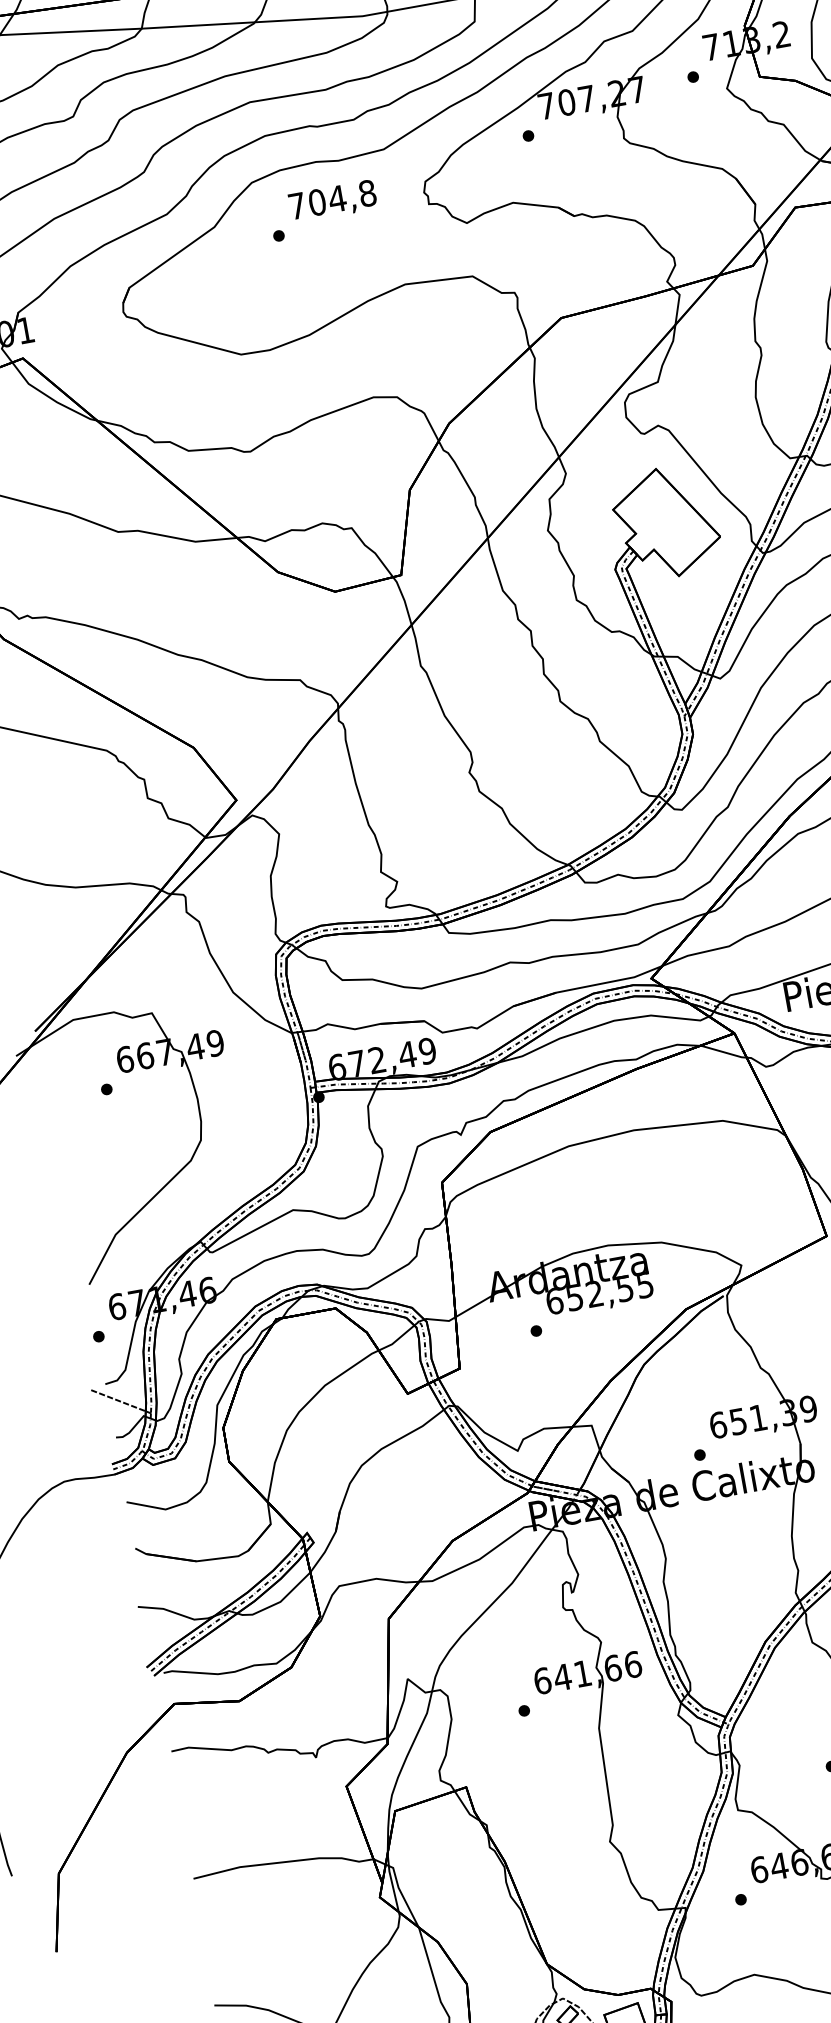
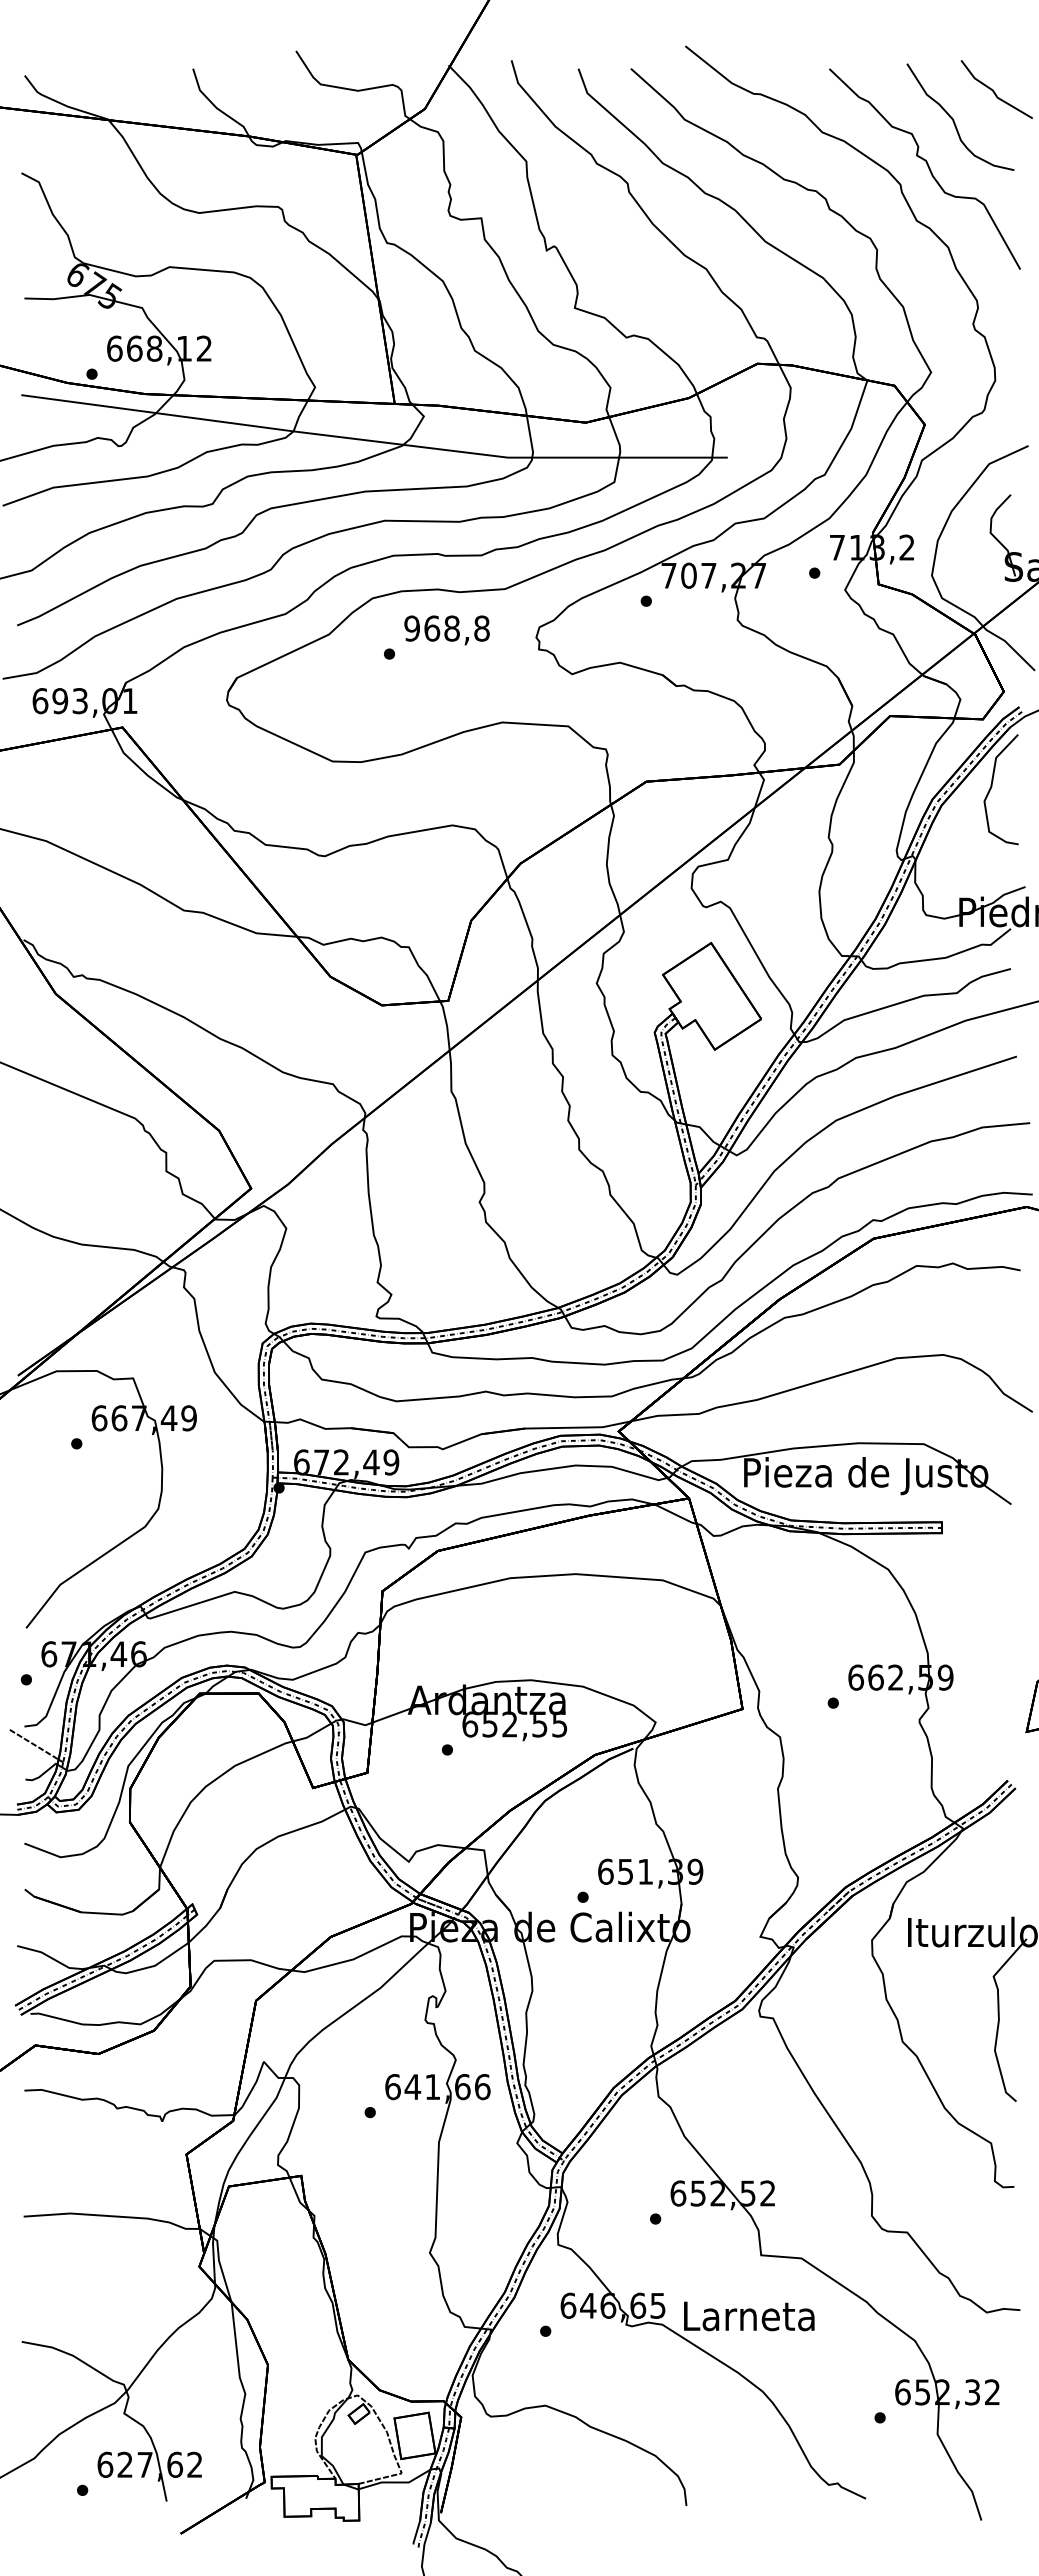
text: (317, 202) -> (432, 628), 704,8 -> 968,8

